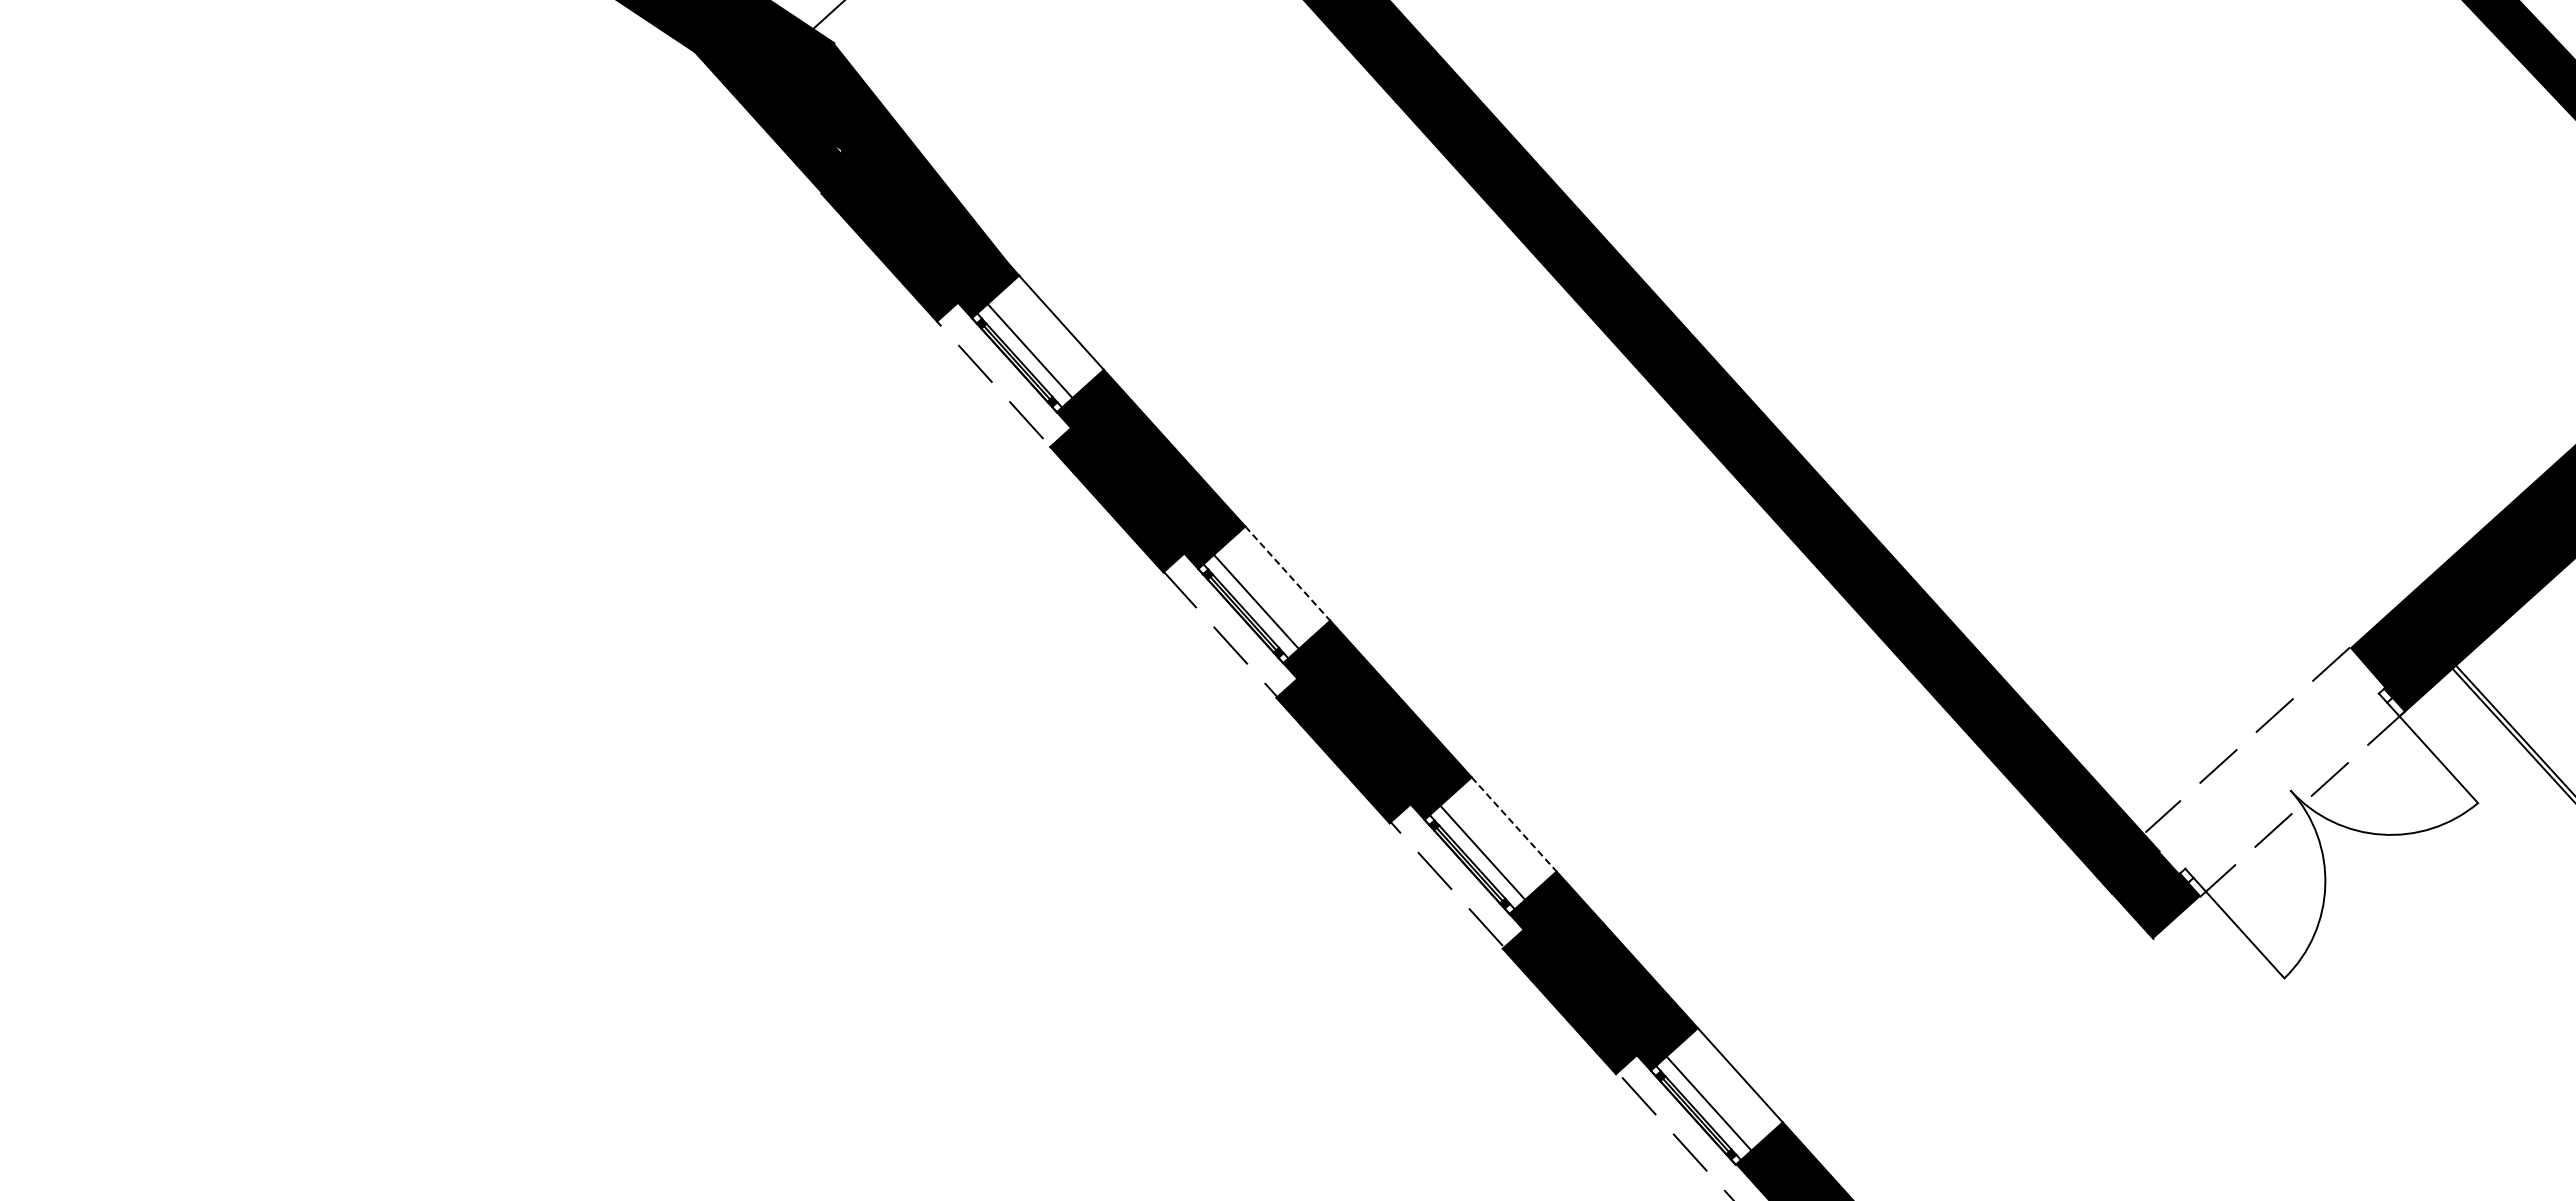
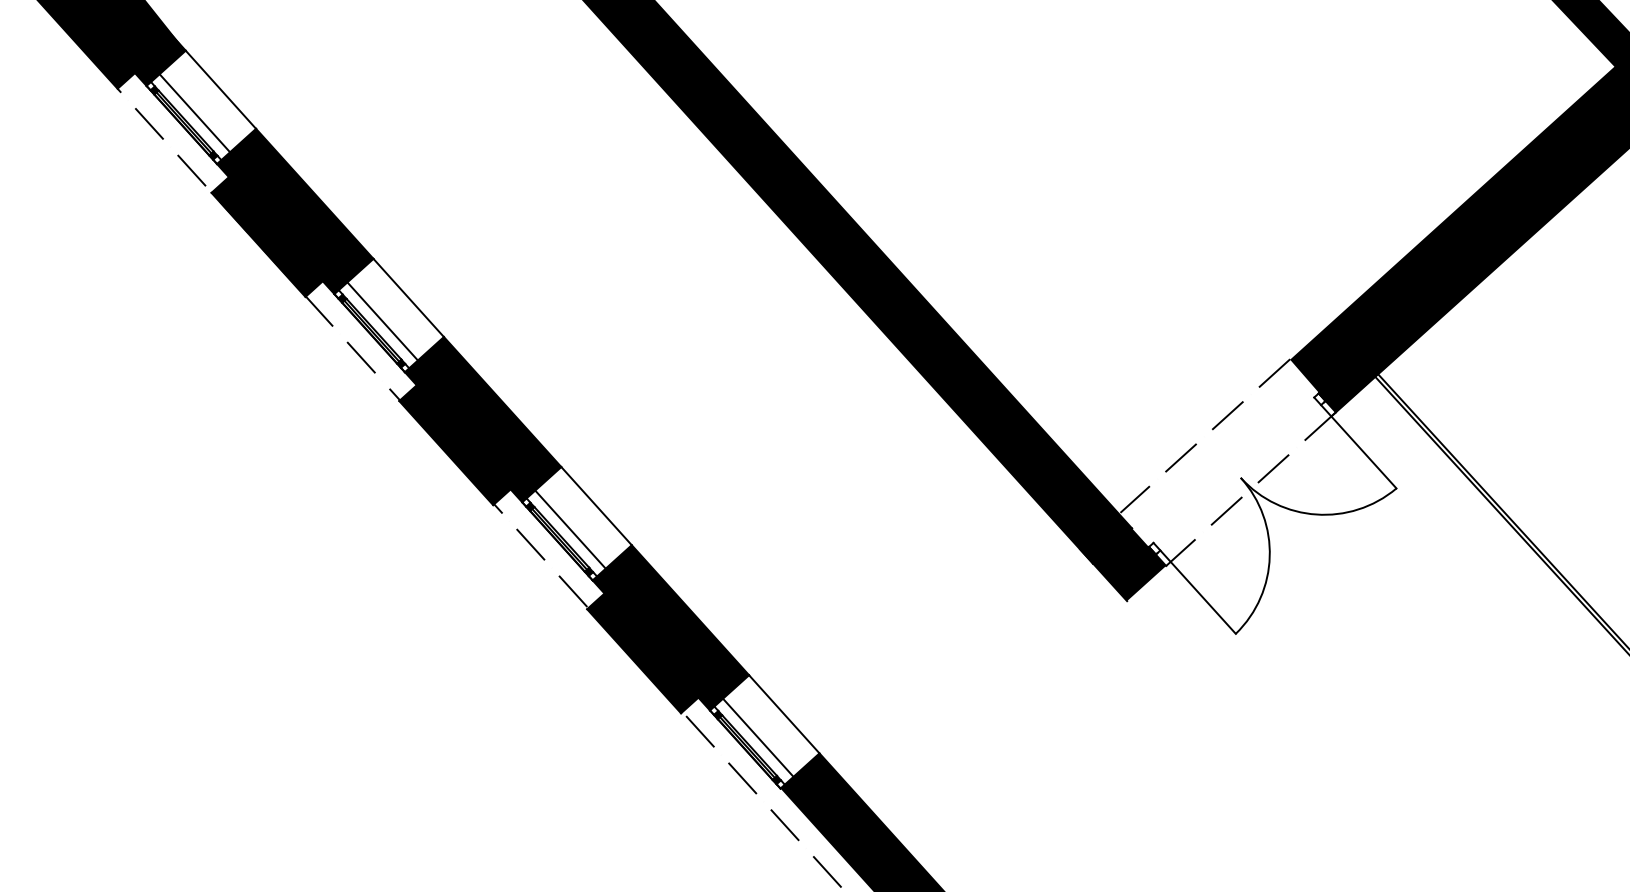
line: (1288, 573) -> (409, 297), dashed -> solid
line: (1514, 824) -> (596, 506), dashed -> solid

